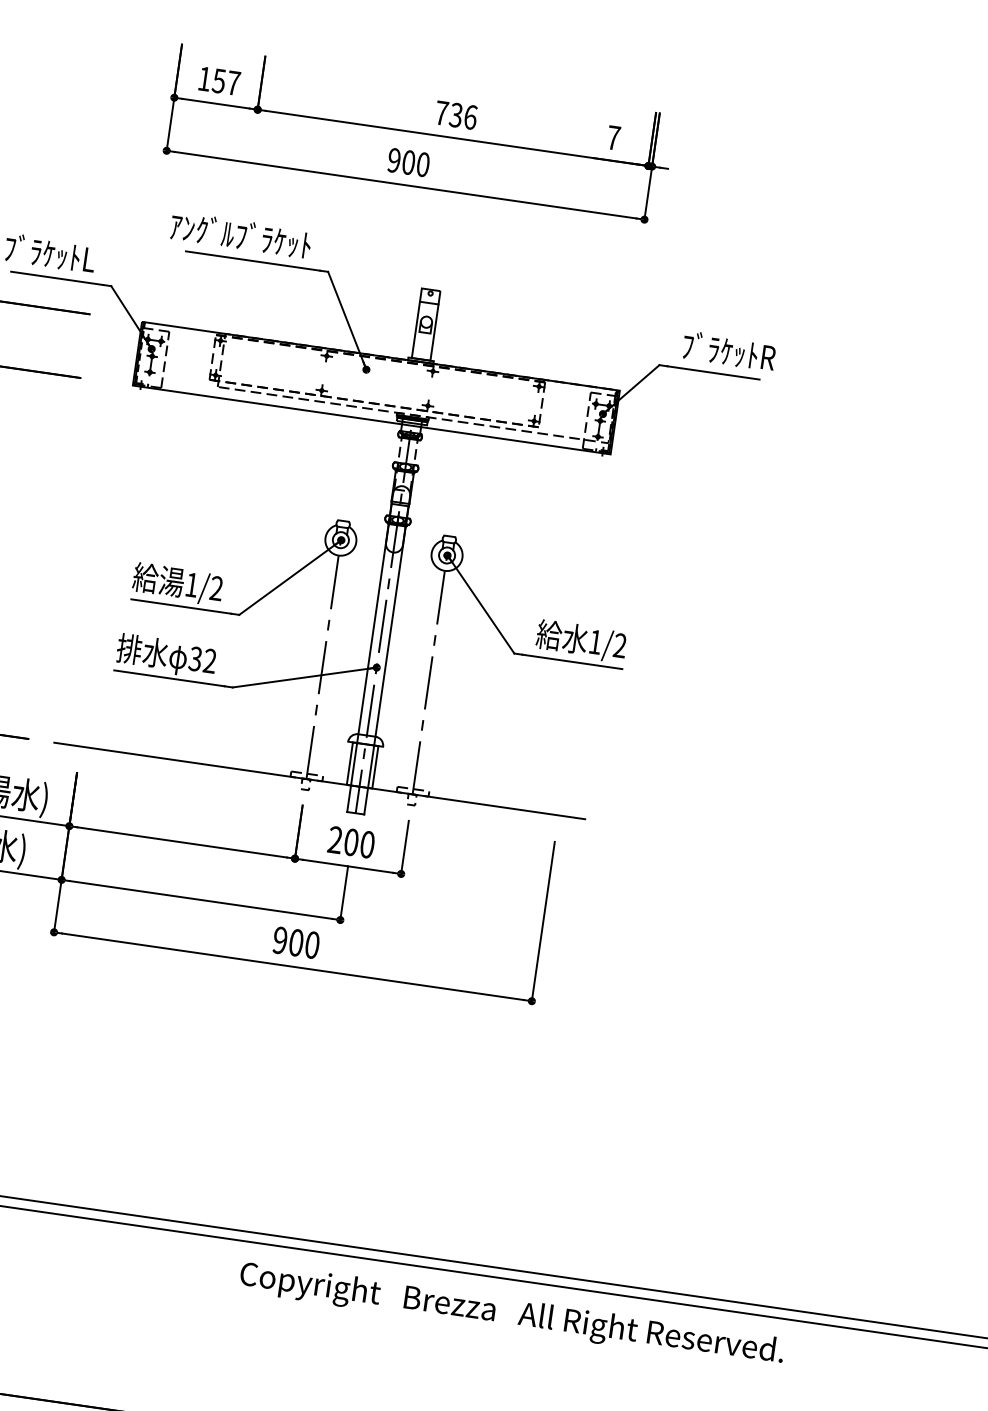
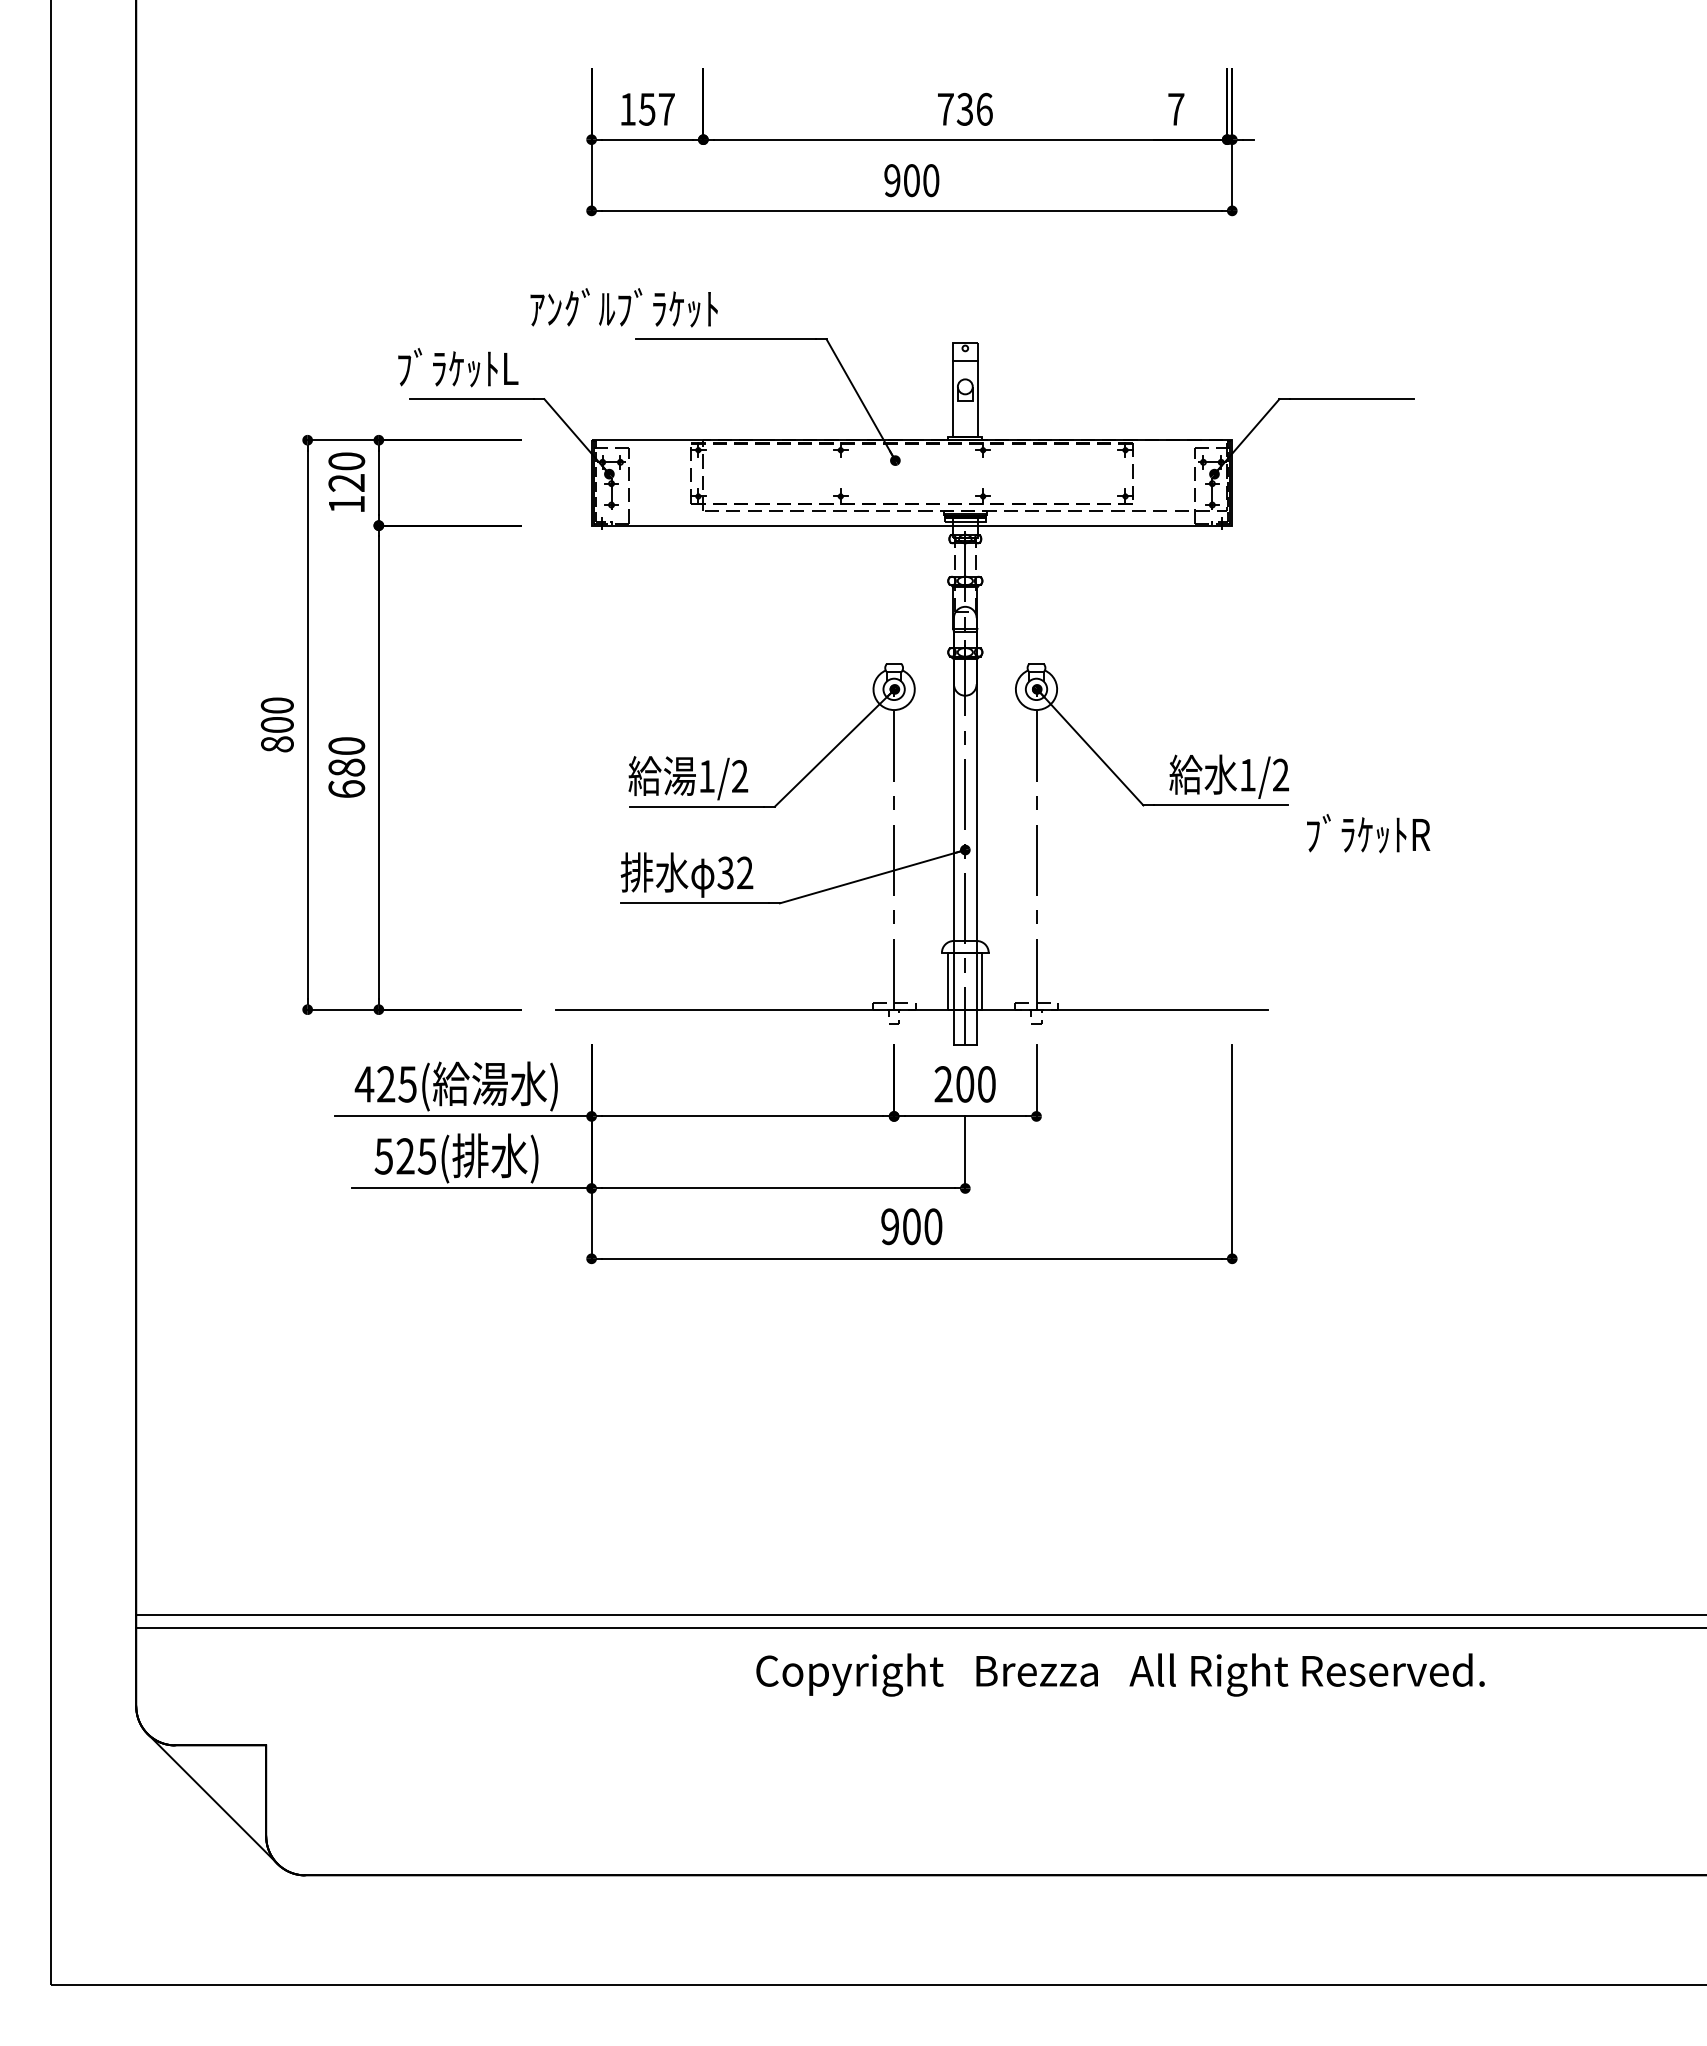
text: (240, 234) -> (623, 307), moved
text: (729, 351) -> (1368, 833), moved
text: (511, 1314) -> (1120, 1674), moved

